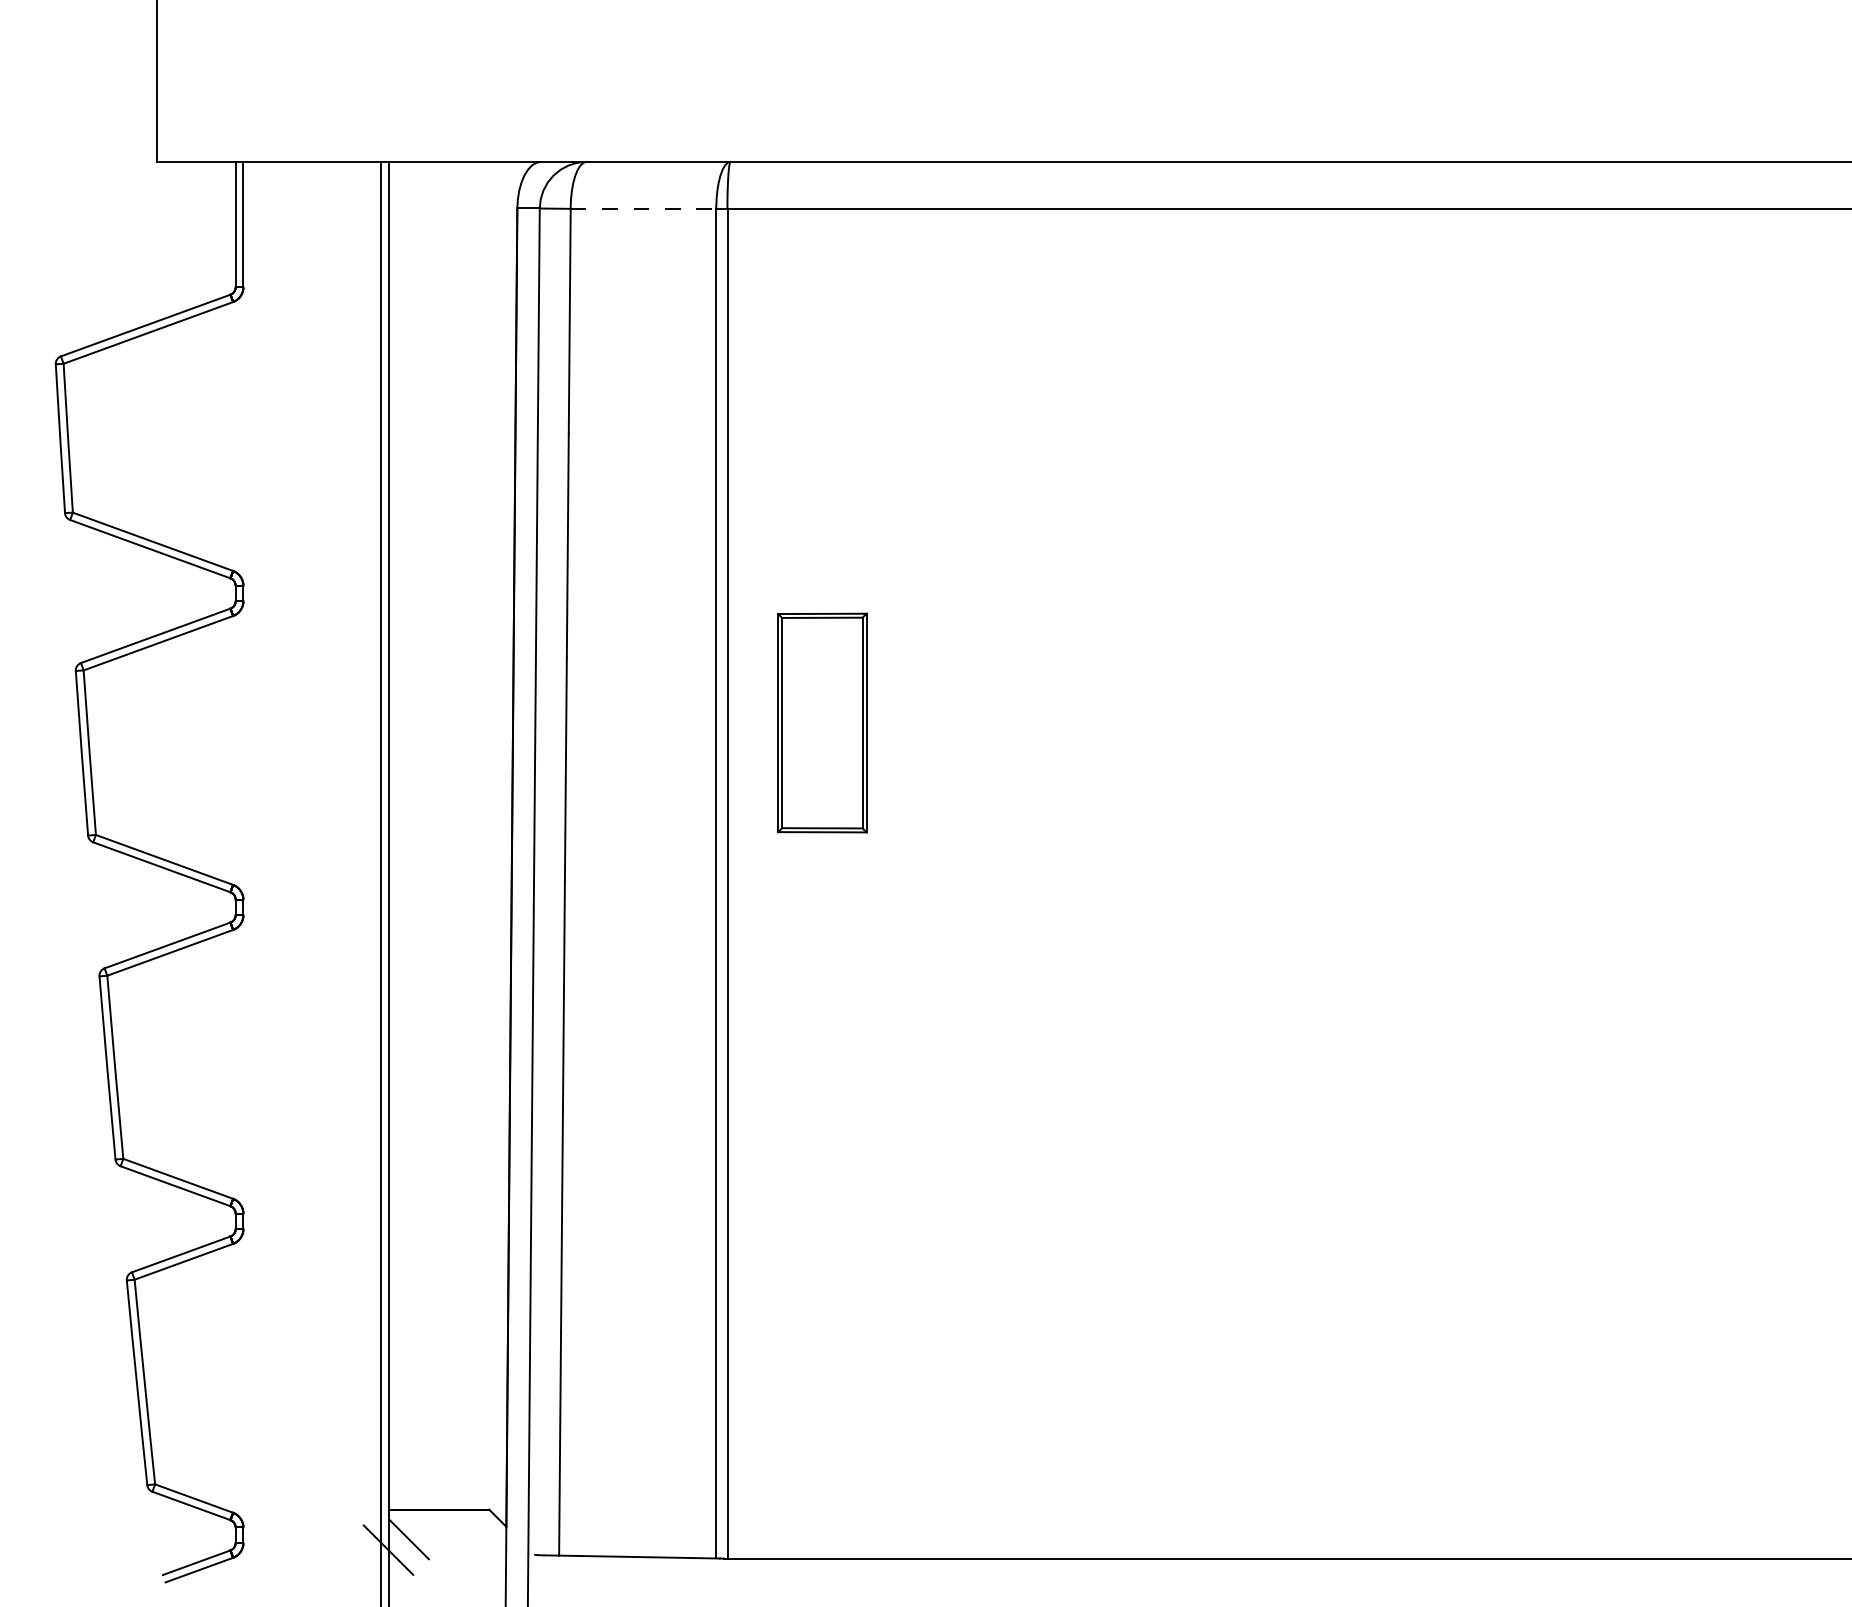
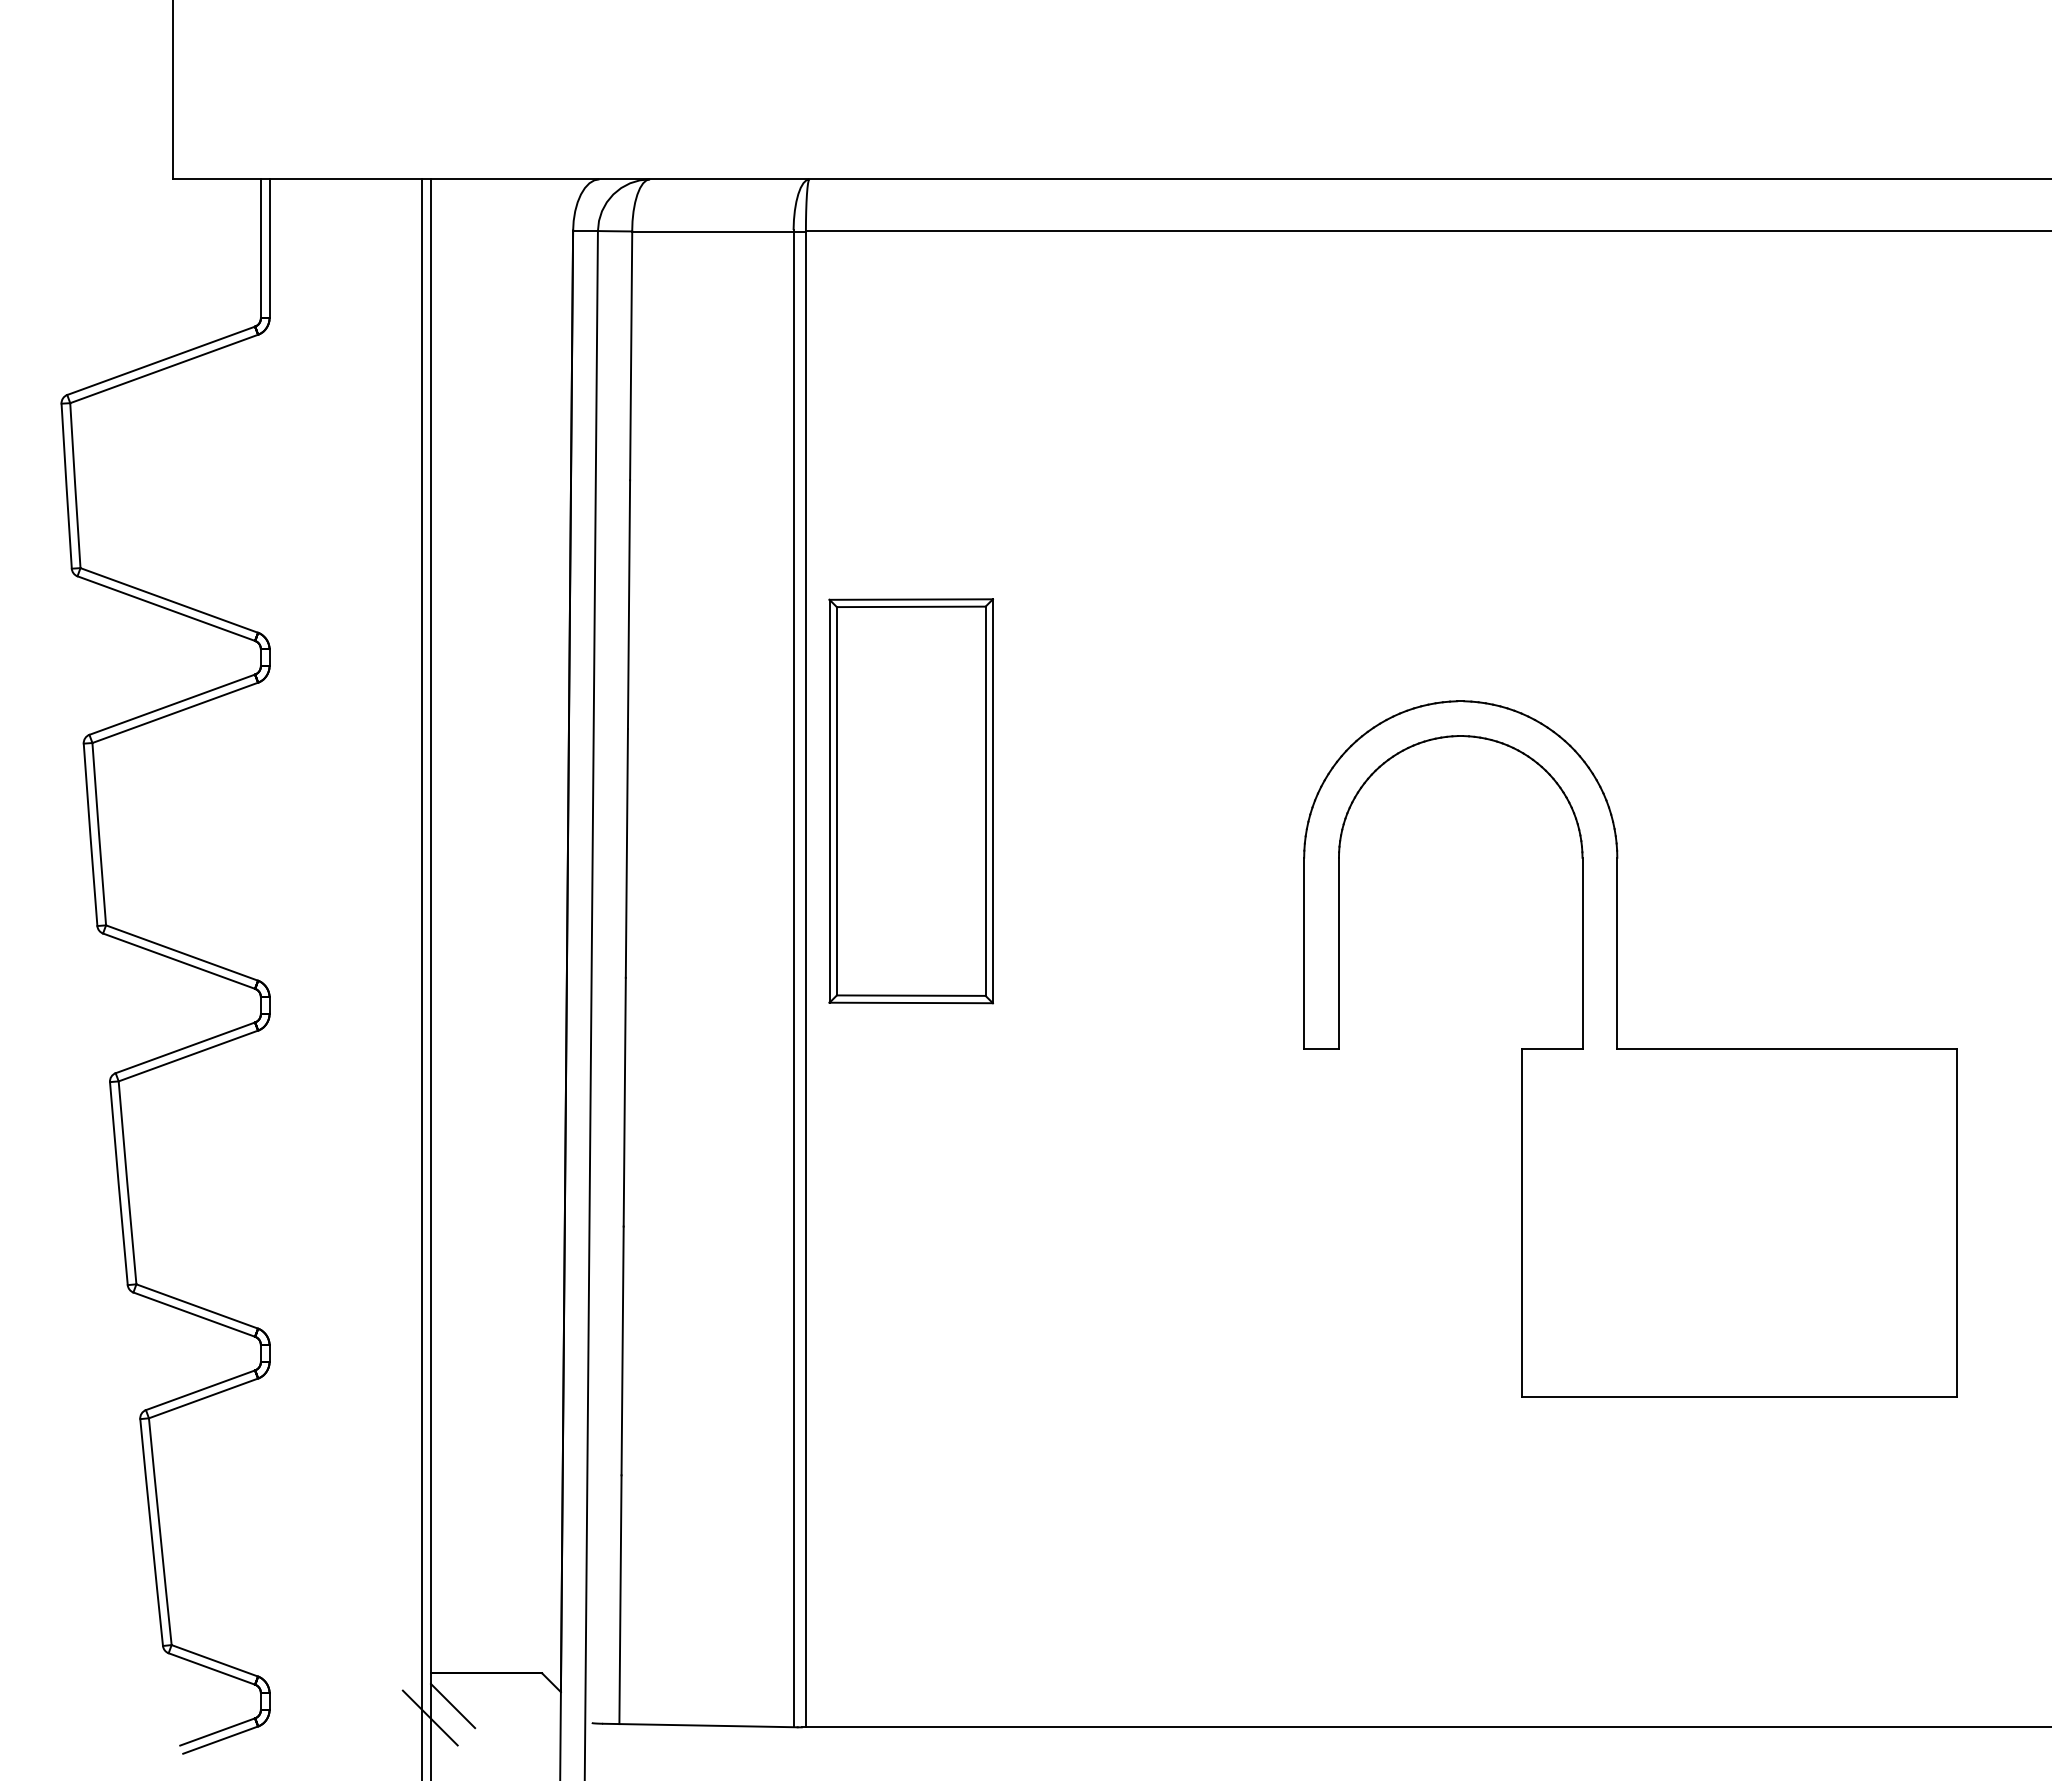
line: (643, 208) -> (712, 231), dashed -> solid
part: (821, 723) -> (910, 801), size x1.67
part: (1471, 946) -> (1630, 1048), added

